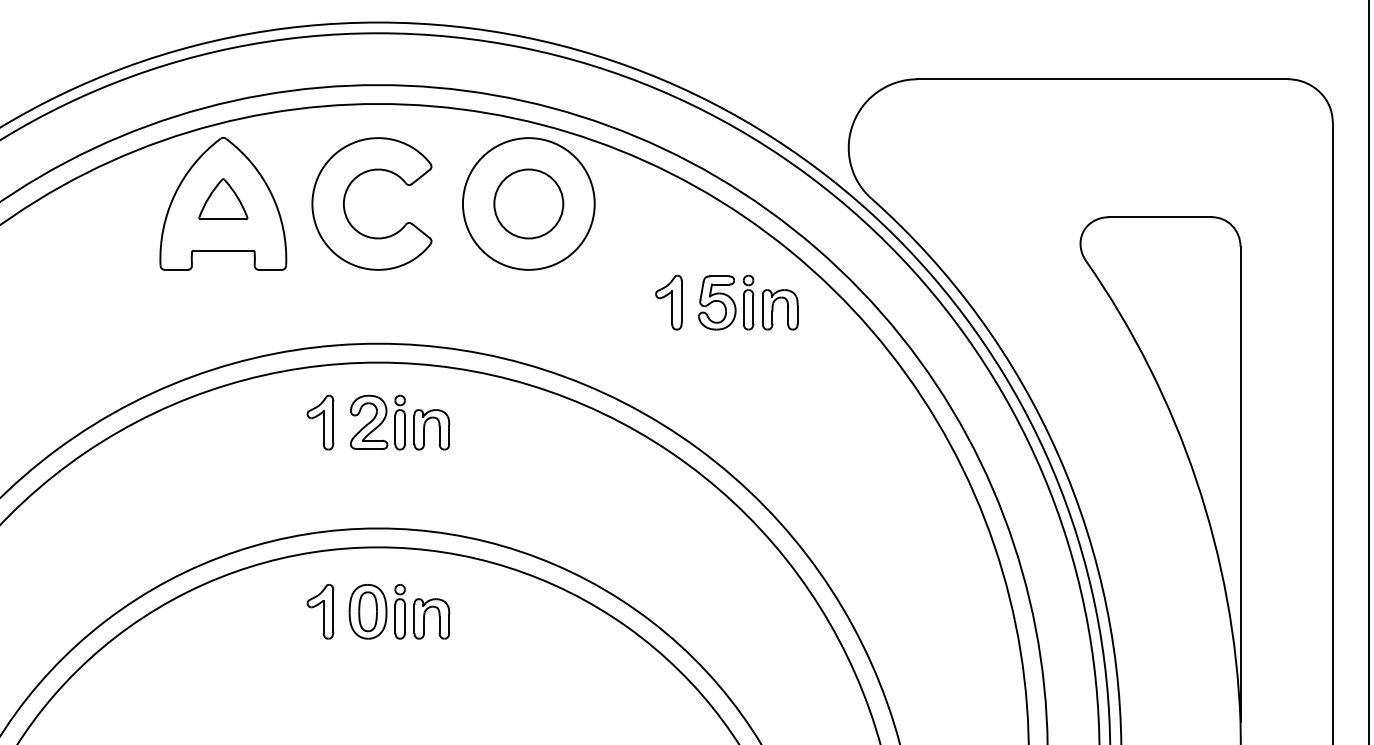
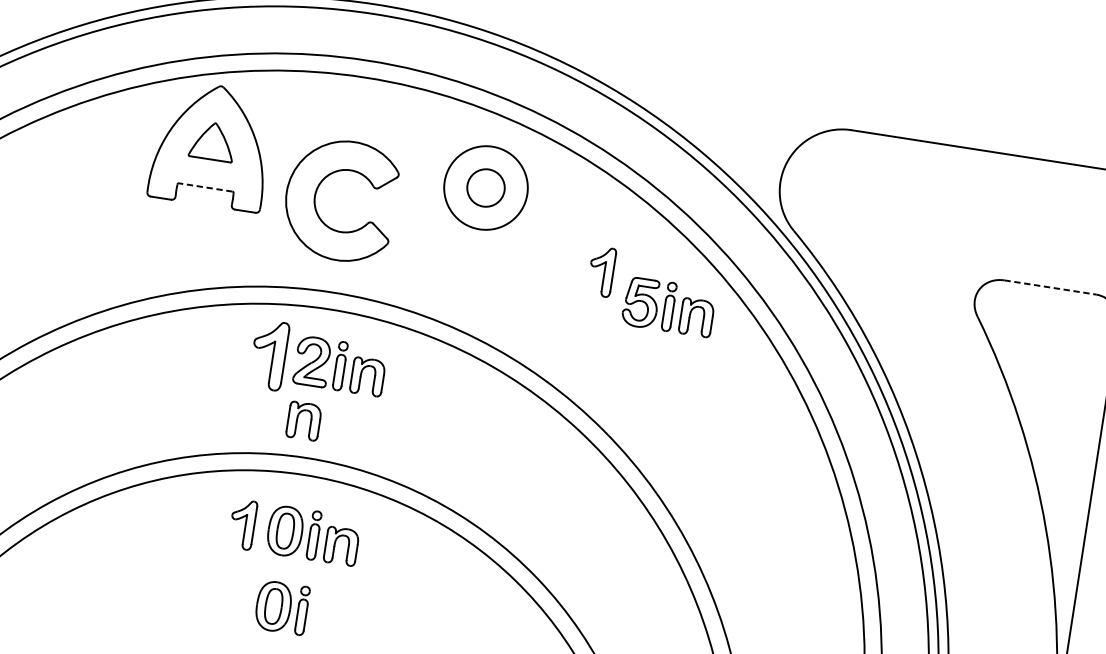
part: (345, 199) -> (317, 192), moved
circle: (528, 203) -> (485, 187), size x0.6
circle: (528, 203) -> (485, 187), size x0.7
line: (1161, 217) -> (1051, 287), solid -> dashed
line: (223, 250) -> (205, 187), solid -> dashed
part: (668, 302) -> (601, 271), moved
part: (320, 422) -> (269, 354), size x1.4
part: (363, 485) -> (298, 417), added
part: (376, 695) -> (281, 607), added

